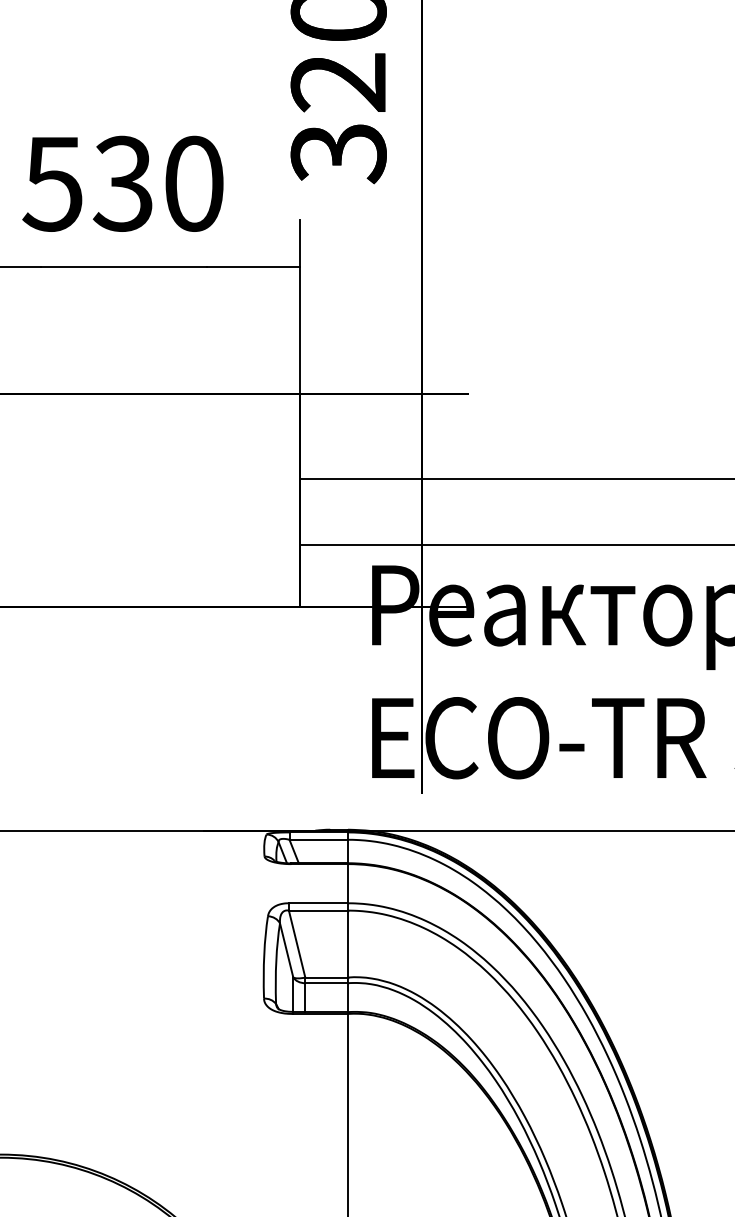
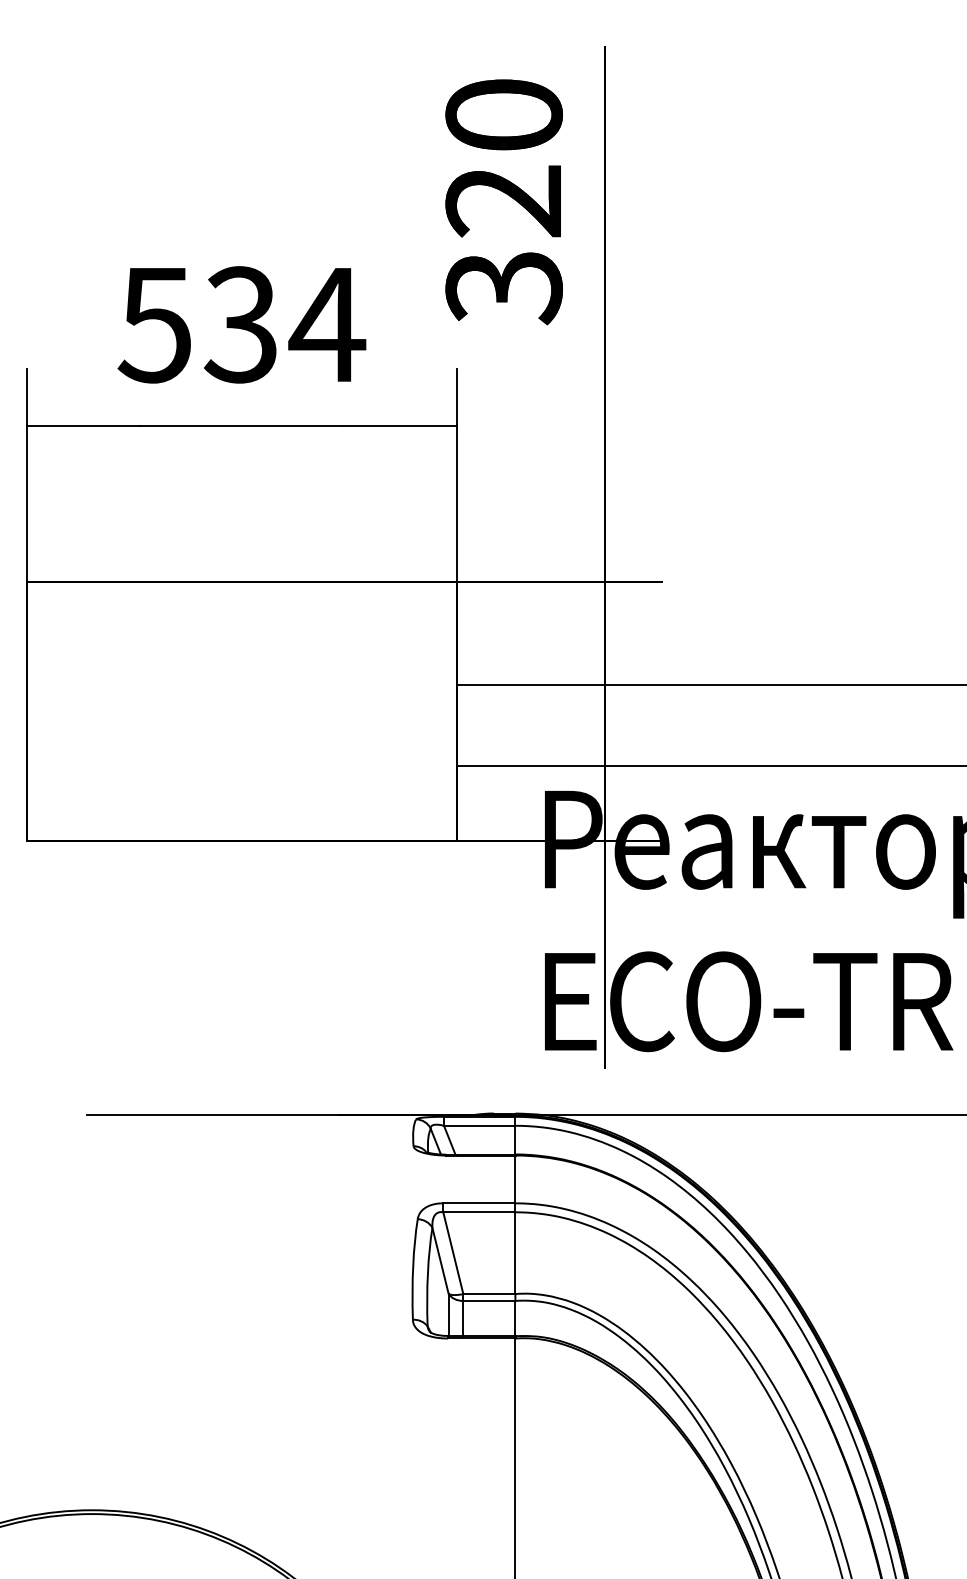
text: (194, 183) -> (327, 324), 530 -> 534

